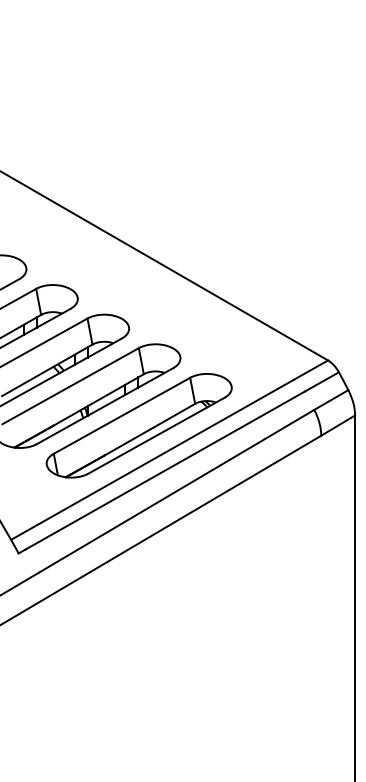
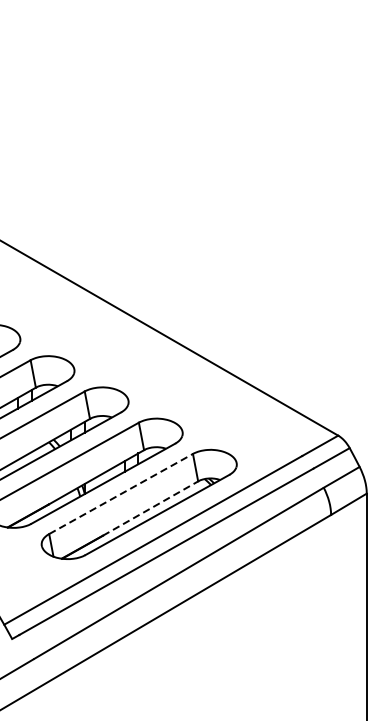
line: (122, 415) -> (121, 493), solid -> dashed
line: (150, 429) -> (151, 508), solid -> dashed

